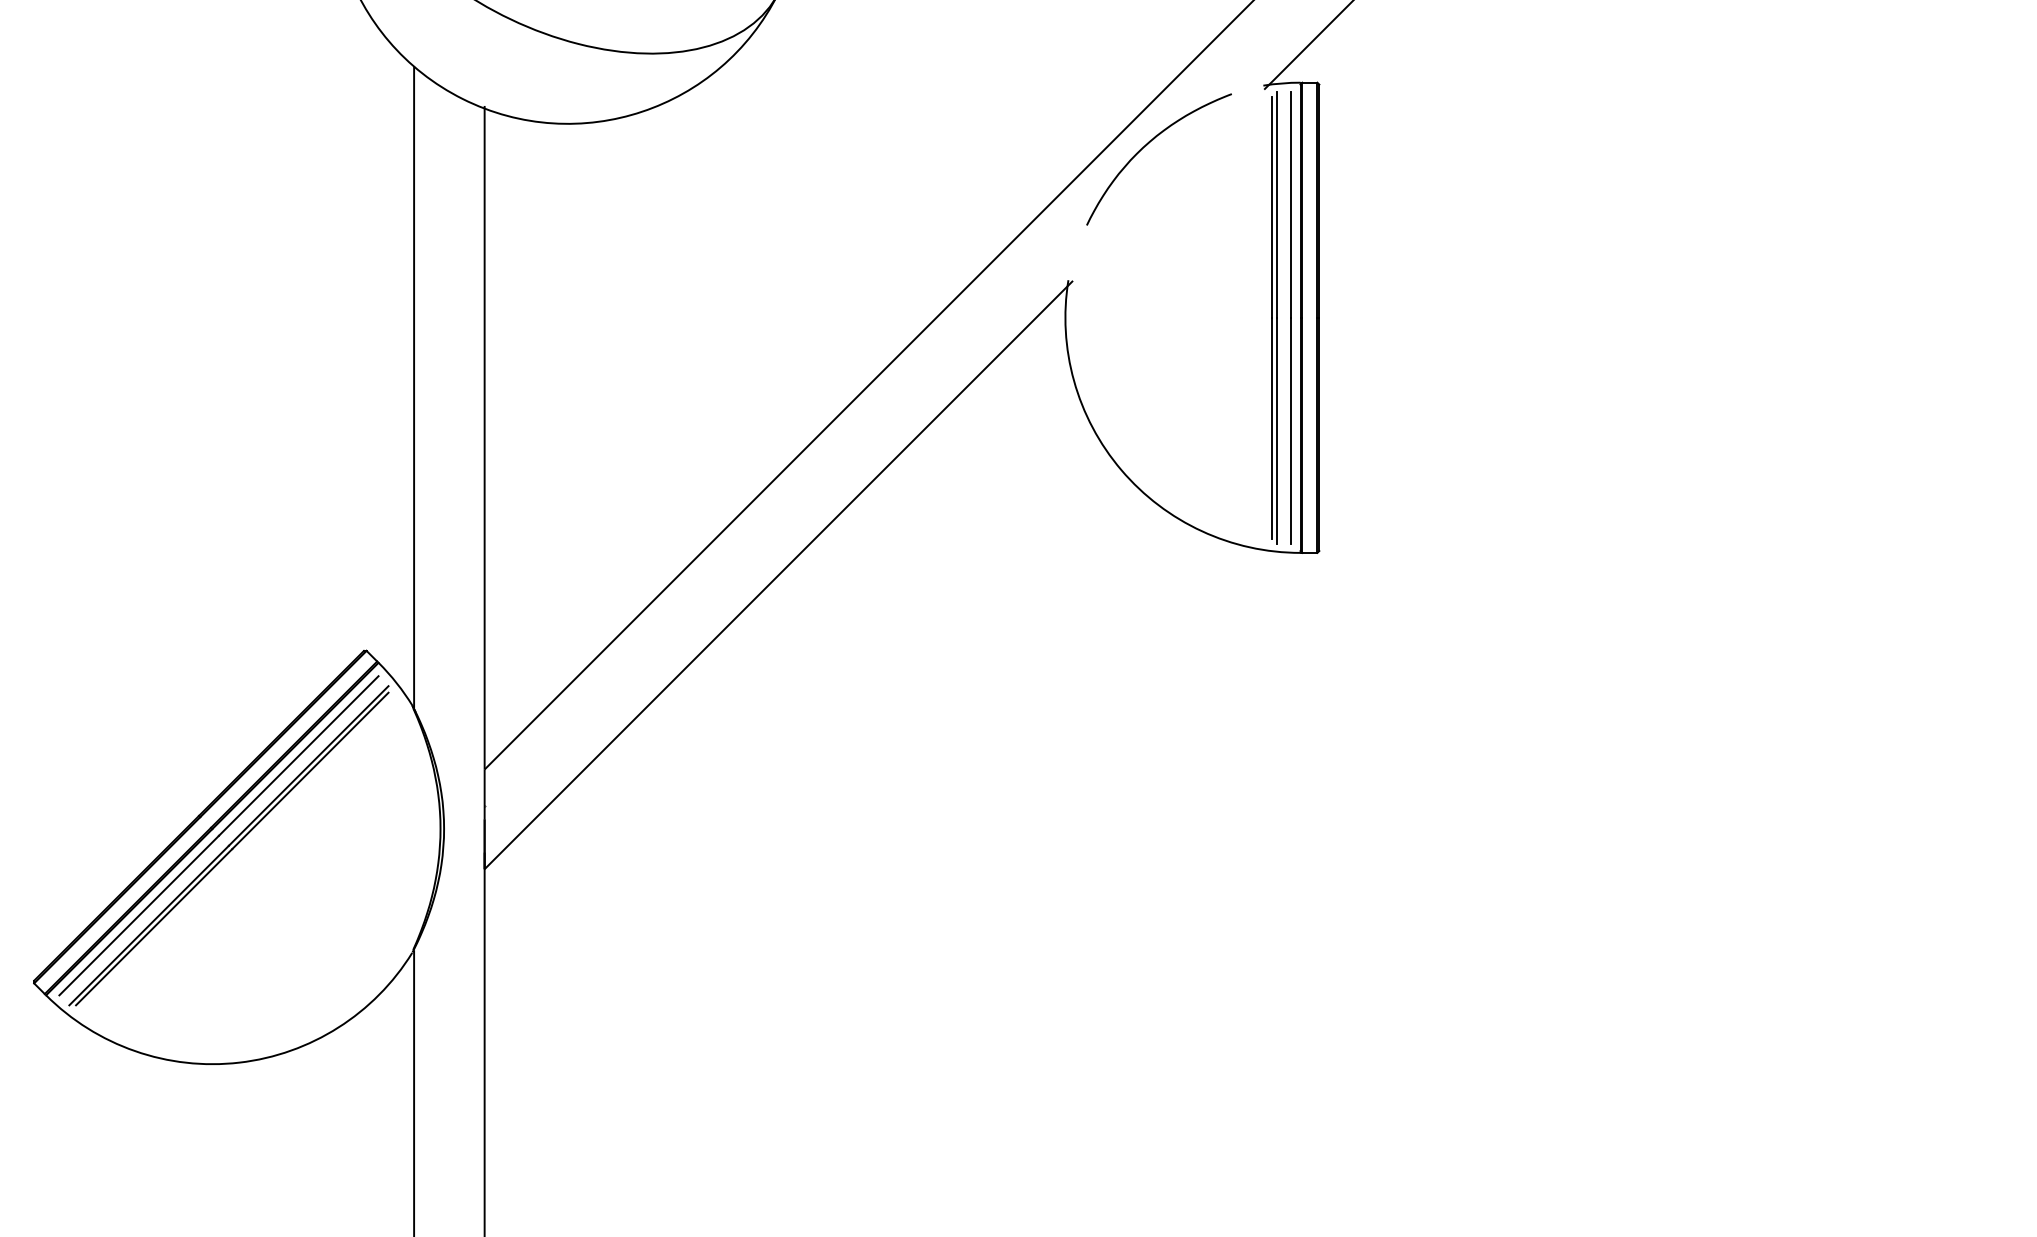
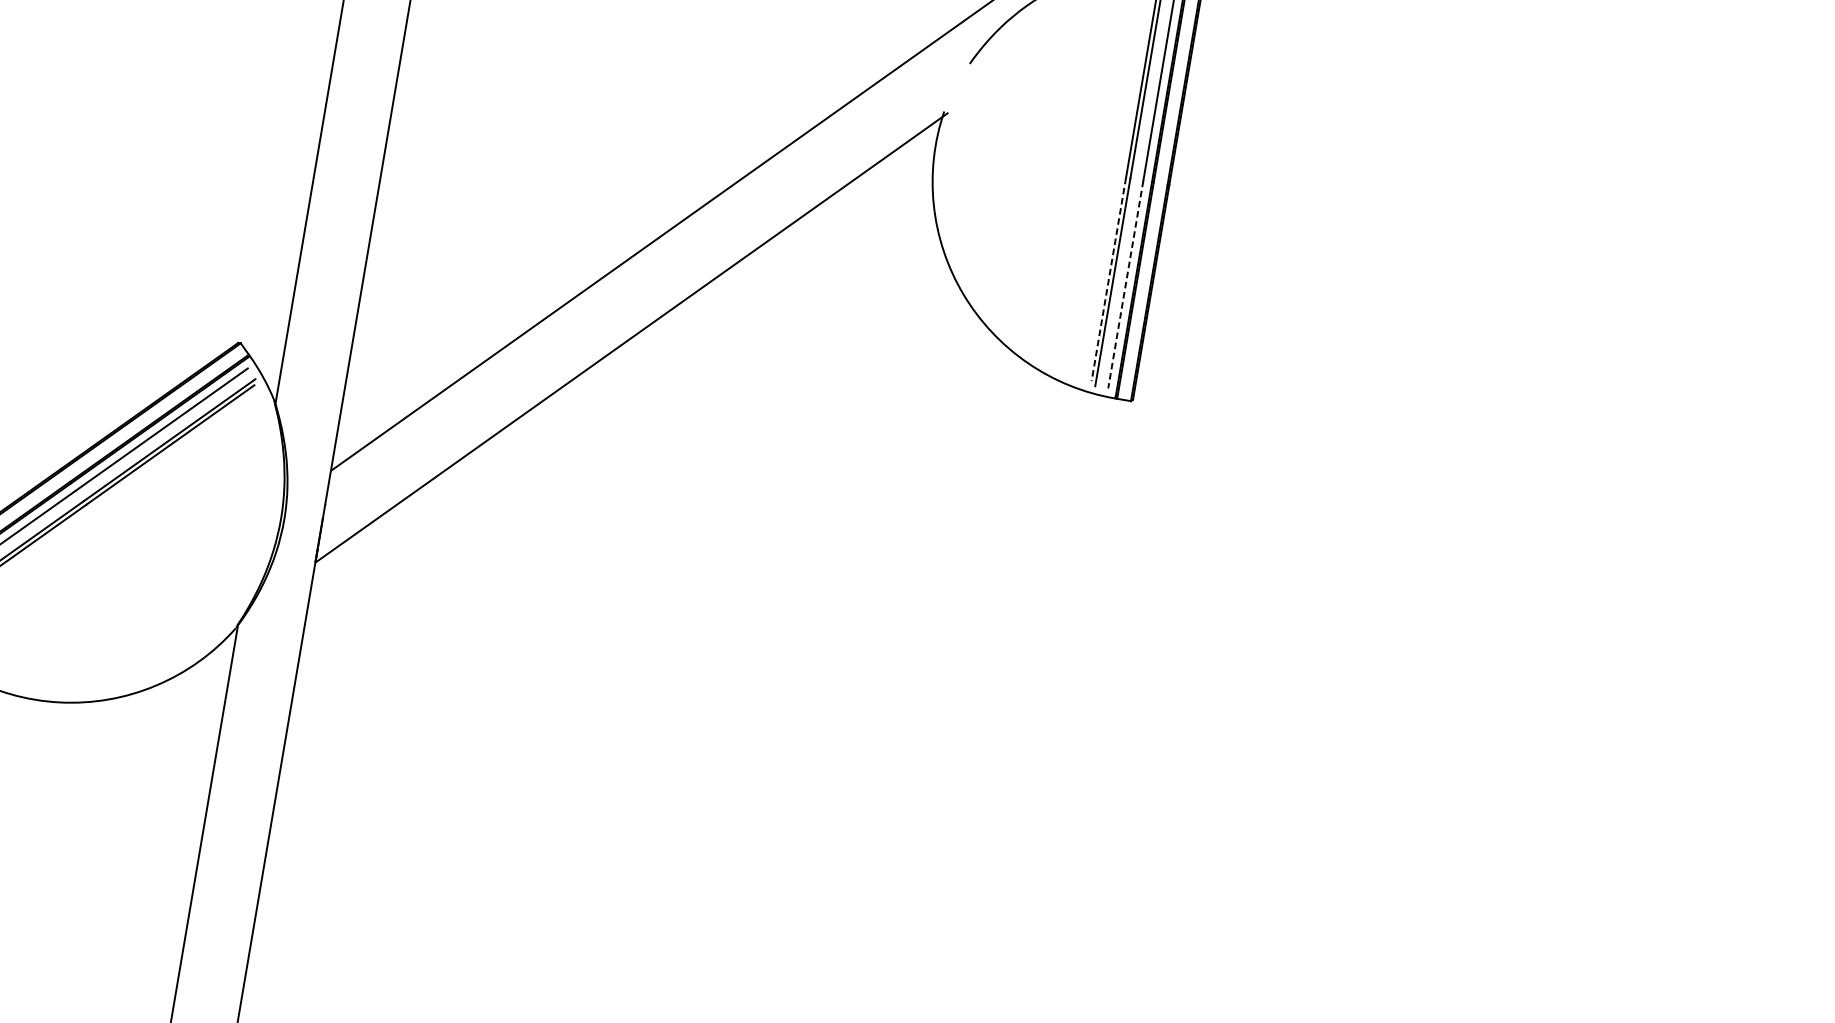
line: (1272, 428) -> (1109, 279), solid -> dashed
line: (1291, 430) -> (1126, 284), solid -> dashed

